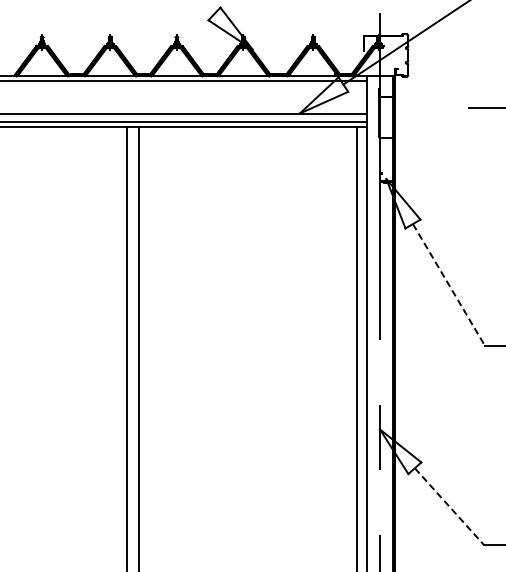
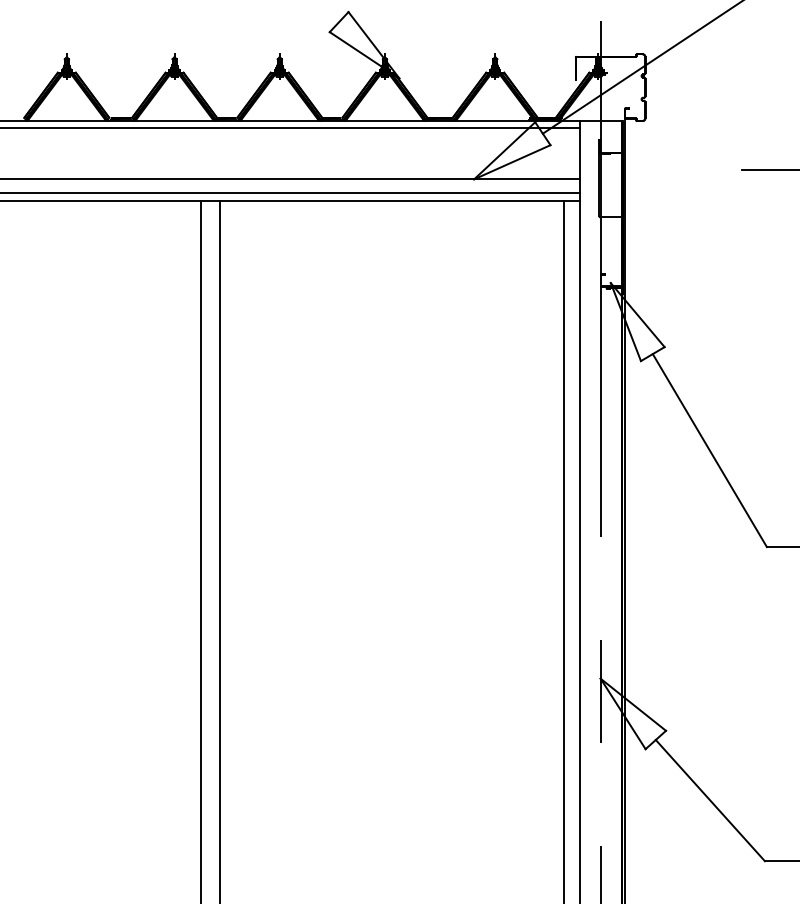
line: (449, 285) -> (710, 451), dashed -> solid
line: (449, 506) -> (710, 800), dashed -> solid

